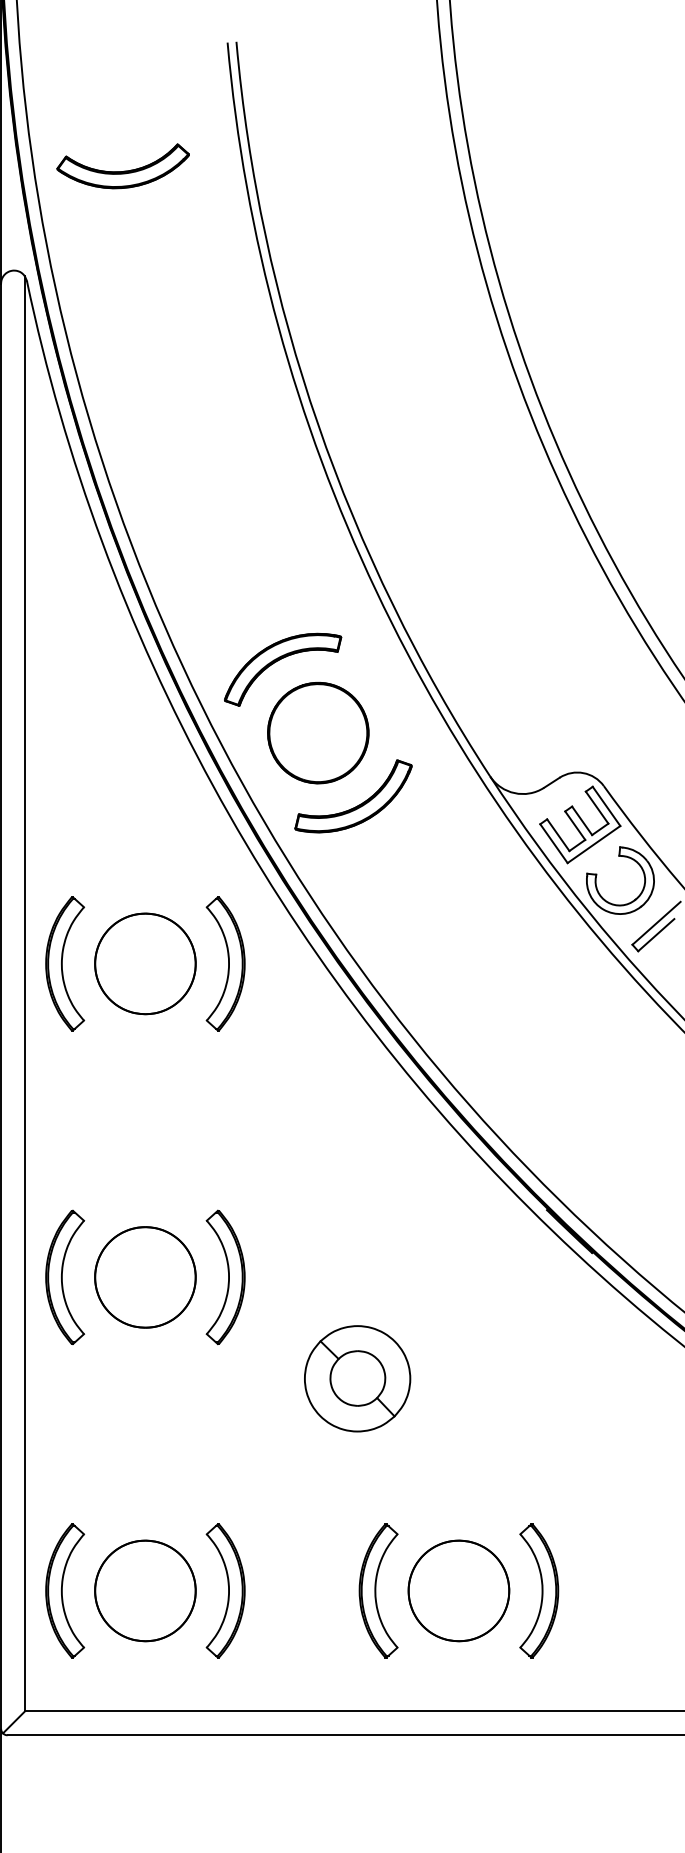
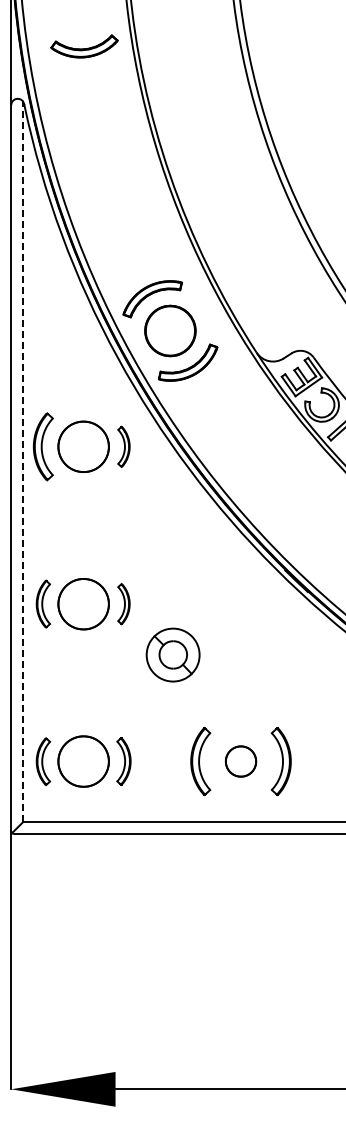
part: (123, 166) -> (84, 46), moved
part: (224, 963) -> (123, 446), size x0.6
line: (25, 993) -> (23, 461), solid -> dashed
part: (65, 1276) -> (43, 603), size x0.7
part: (224, 1276) -> (123, 603), size x0.6
part: (356, 1377) -> (172, 654), moved
part: (65, 1590) -> (43, 761), size x0.7
part: (224, 1590) -> (123, 761), size x0.7
part: (457, 1590) -> (240, 761), size x0.6

